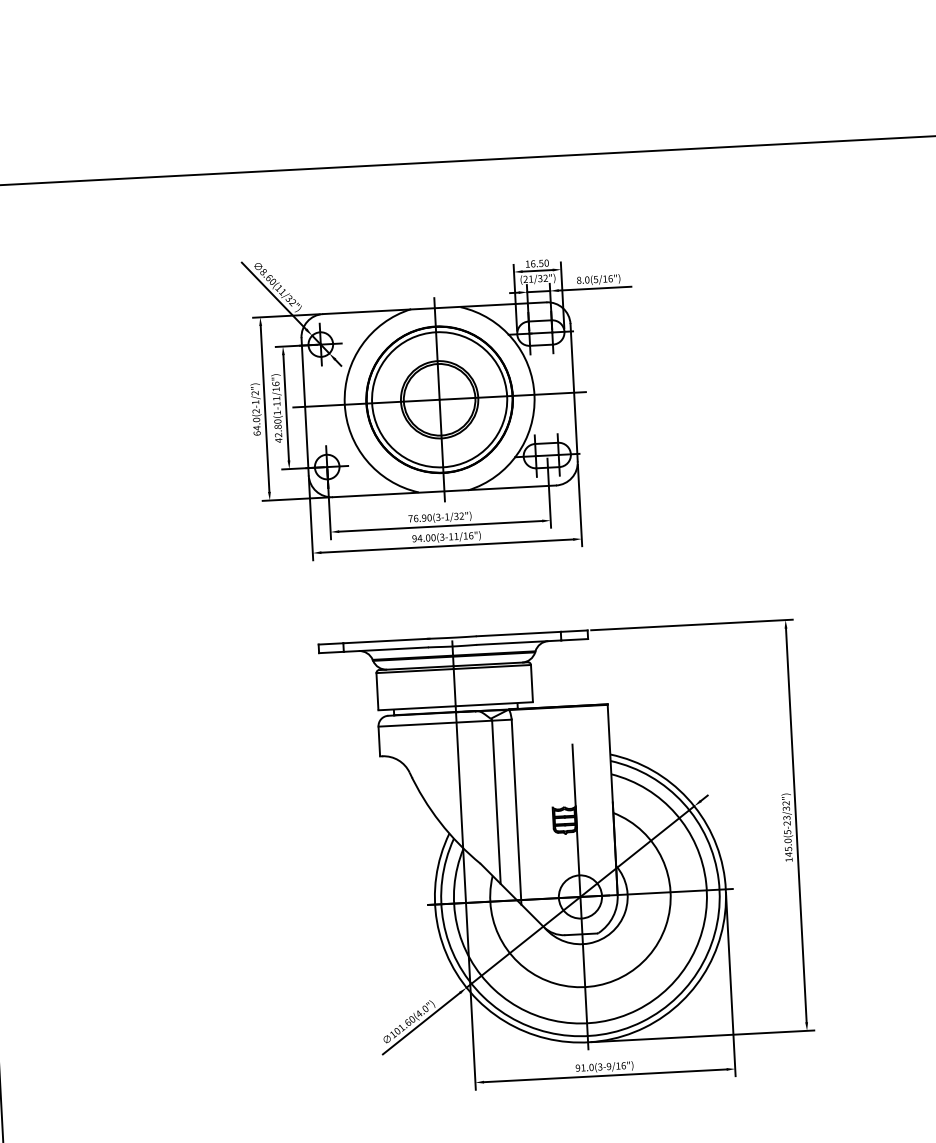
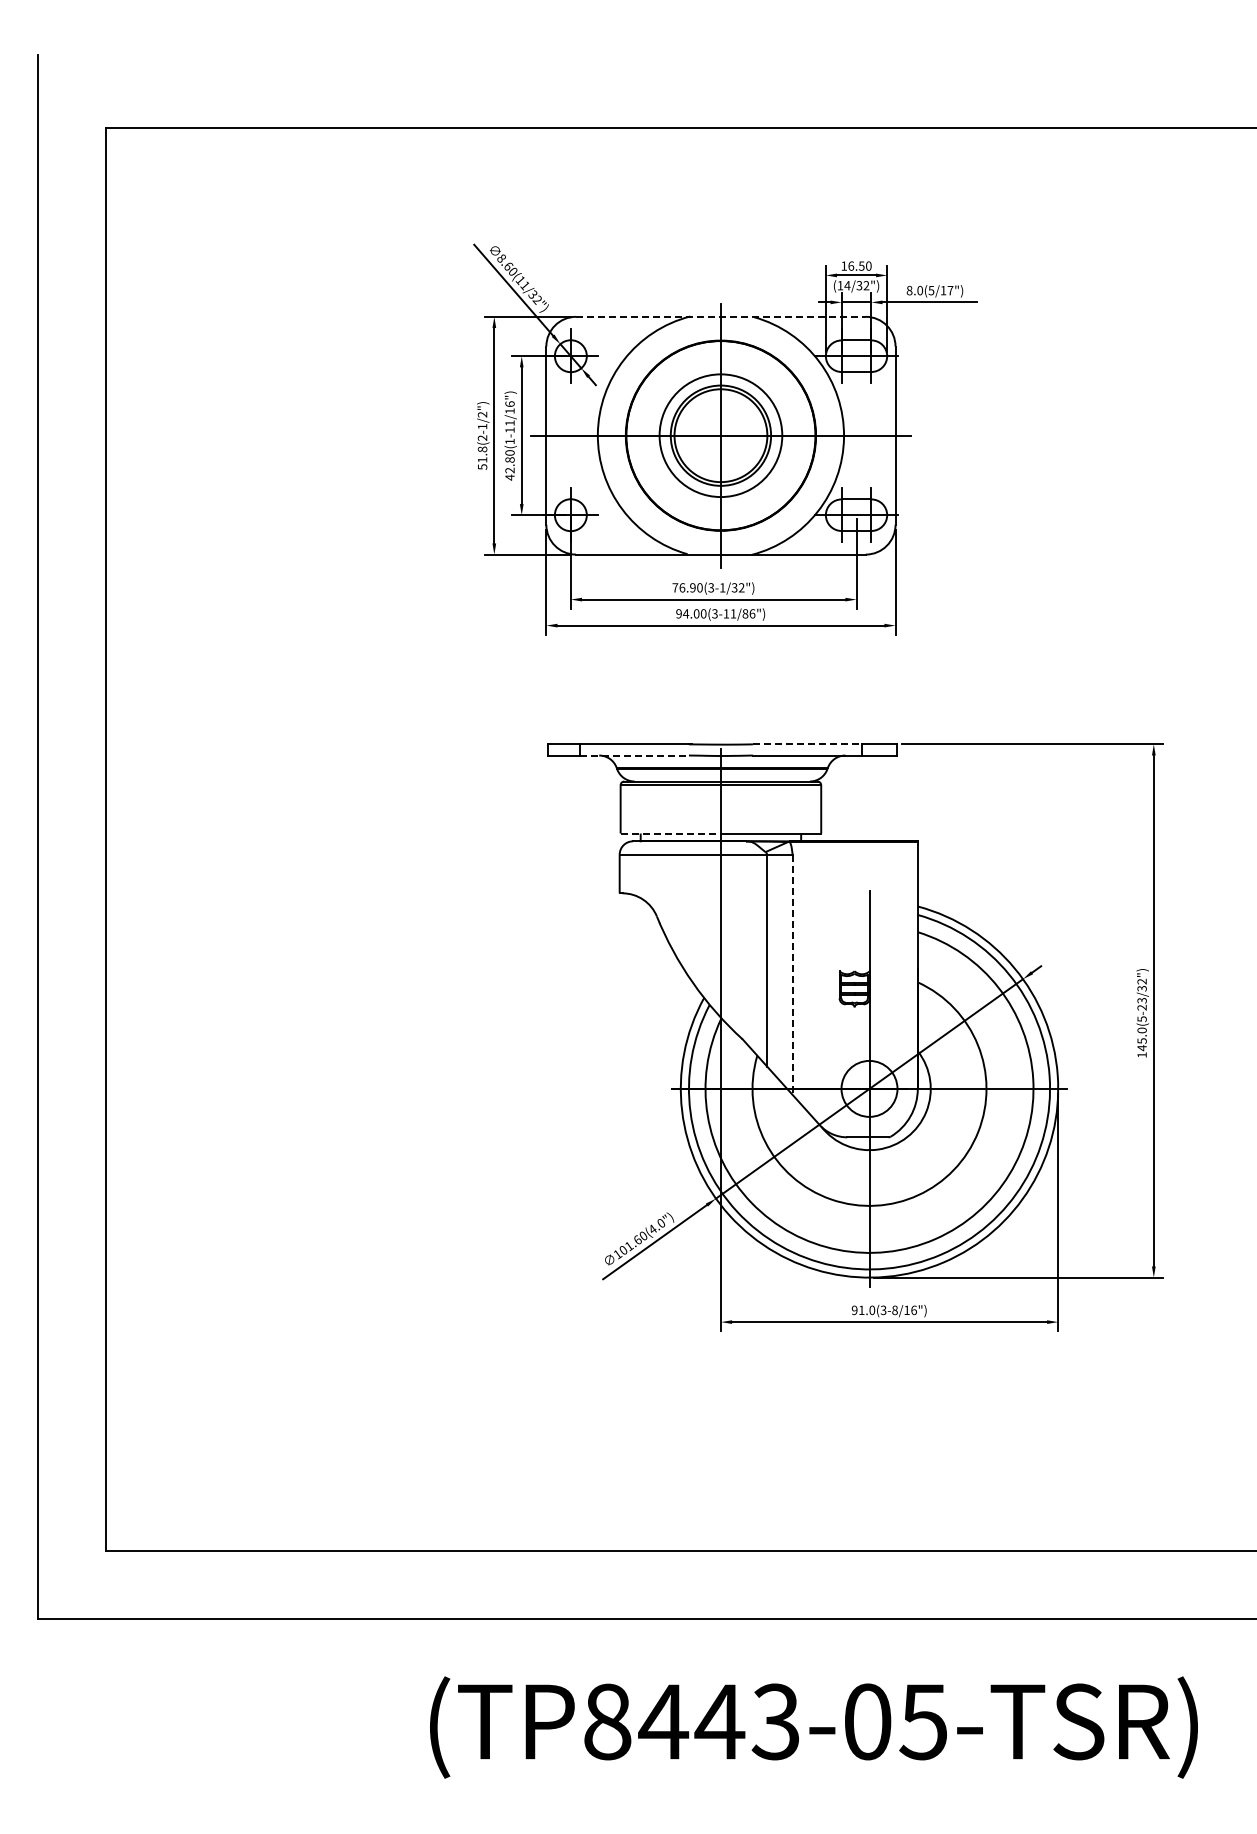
text: (610, 278) -> (950, 290), 8.0(5/16") -> 8.0(5/17")
text: (527, 279) -> (843, 285), (21/32") -> (14/32")
line: (434, 307) -> (720, 316), solid -> dashed
circle: (439, 399) -> (720, 435), size x0.7
text: (256, 426) -> (482, 457), 64.0(2-1/2") -> 51.8(2-1/2")
text: (465, 535) -> (745, 613), 94.00(3-11/16") -> 94.00(3-11/86")
line: (518, 634) -> (807, 744), solid -> dashed
line: (385, 649) -> (634, 755), solid -> dashed
line: (417, 708) -> (671, 833), solid -> dashed
line: (516, 812) -> (792, 975), solid -> dashed
text: (608, 1066) -> (894, 1310), 91.0(3-9/16") -> 91.0(3-8/16")

